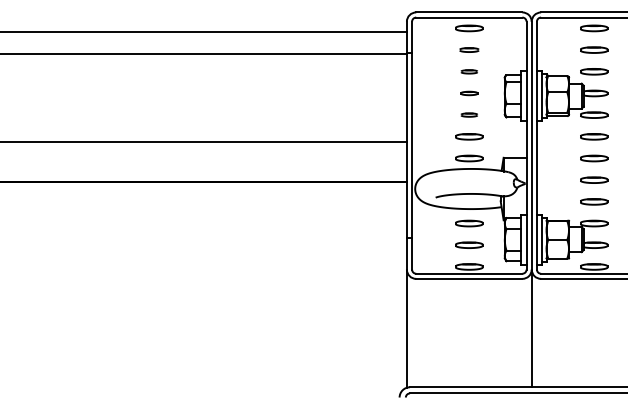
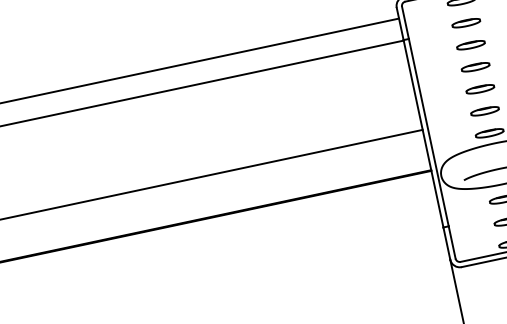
part: (469, 49) -> (466, 22), size x1.43
part: (469, 71) -> (471, 44), size x1.67
part: (469, 93) -> (475, 67), size x1.67
part: (469, 114) -> (480, 88), size x1.67

